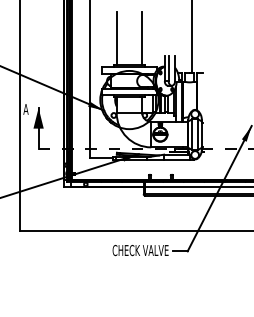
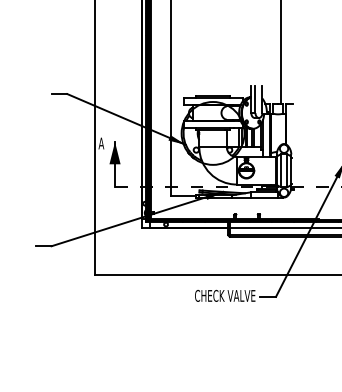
line: (116, 39) -> (199, 67), removed
line: (141, 39) -> (226, 67), removed

